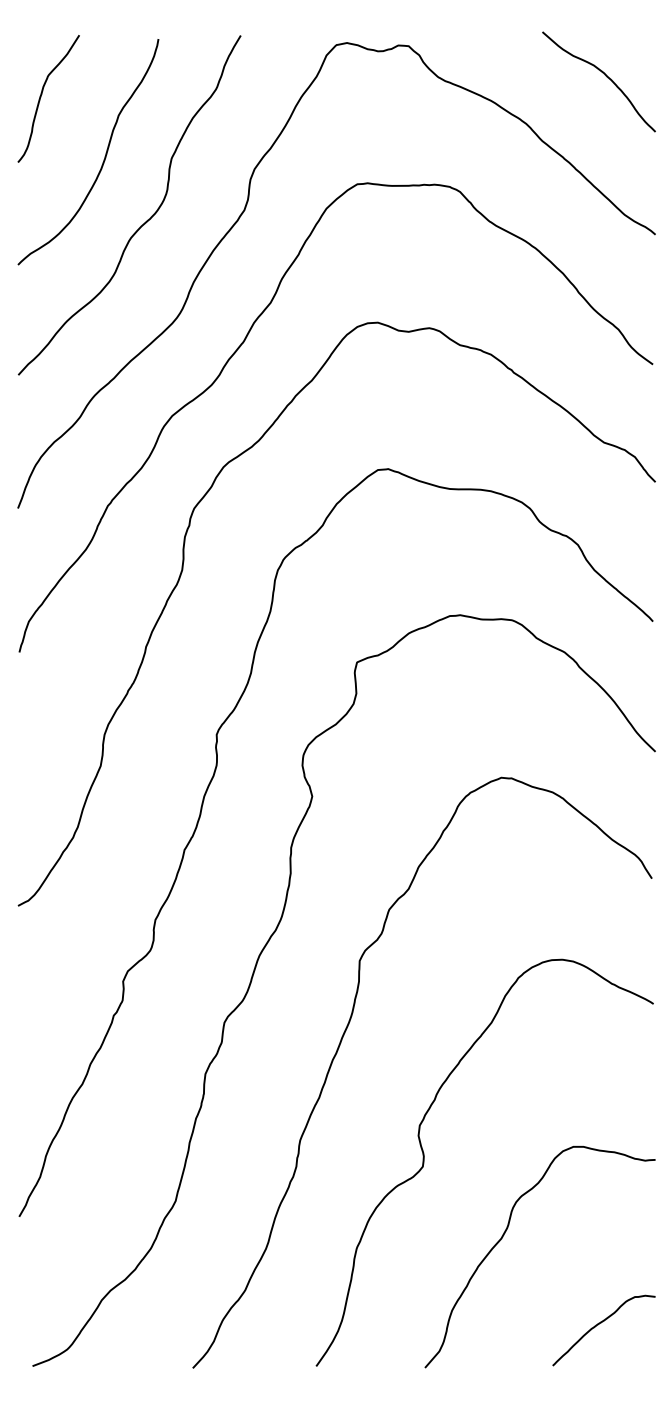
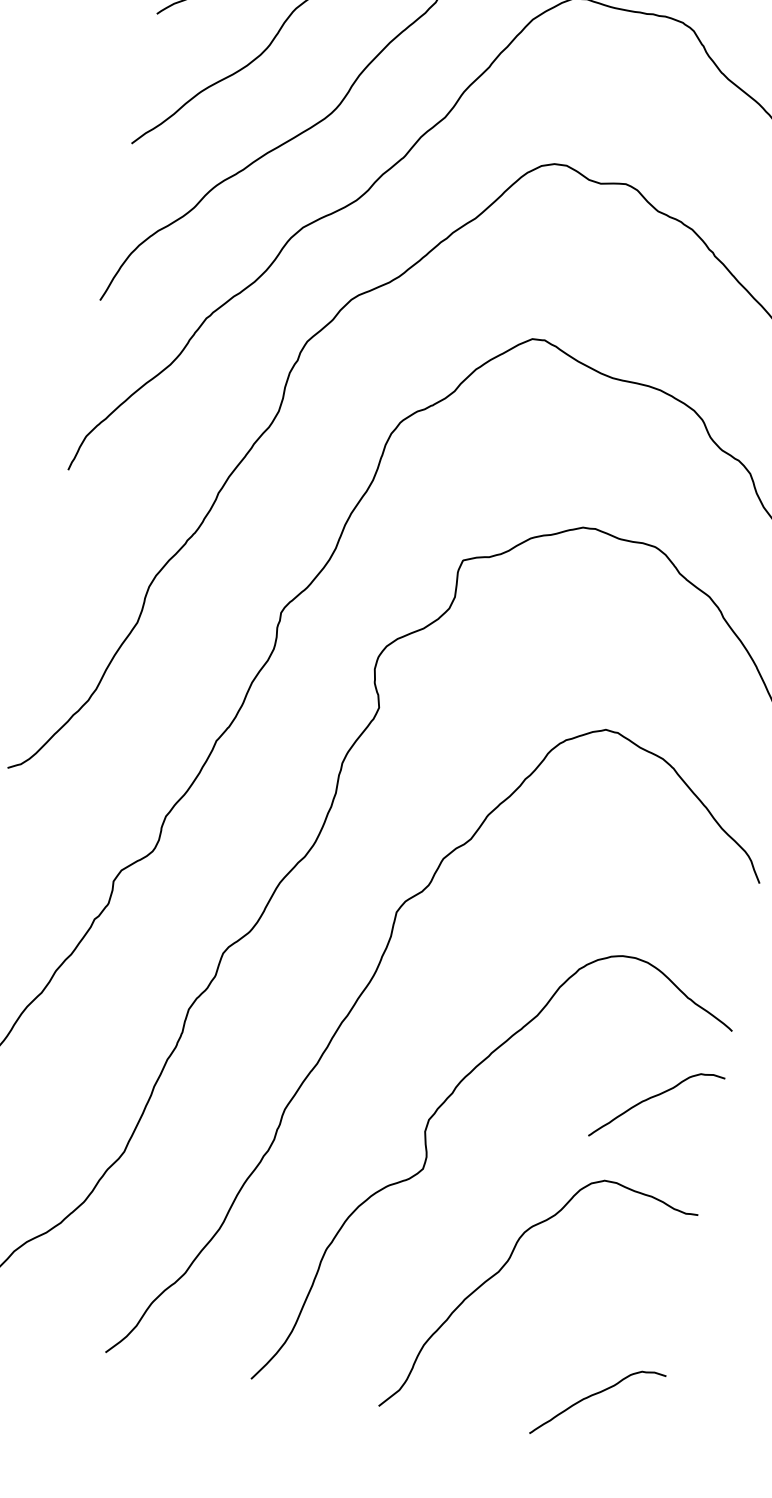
curve: (598, 1072) -> (651, 1099), added

